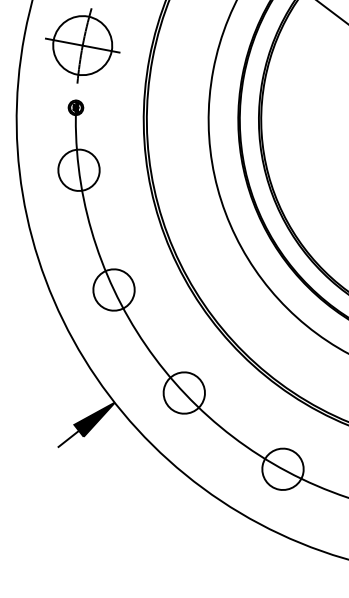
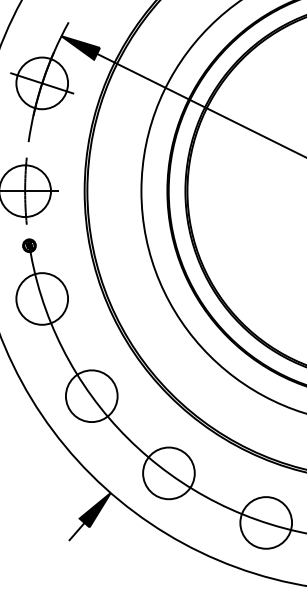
circle: (79, 169) -> (42, 298), size x1.43
circle: (113, 290) -> (91, 396), size x1.43
circle: (183, 393) -> (168, 473), size x1.43
circle: (283, 468) -> (266, 522), size x1.43

